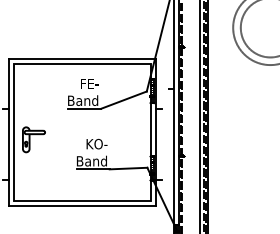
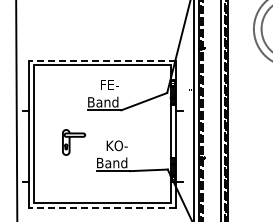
line: (81, 59) -> (101, 60), solid -> dashed
part: (33, 139) -> (73, 142), moved
line: (81, 206) -> (101, 208), solid -> dashed

